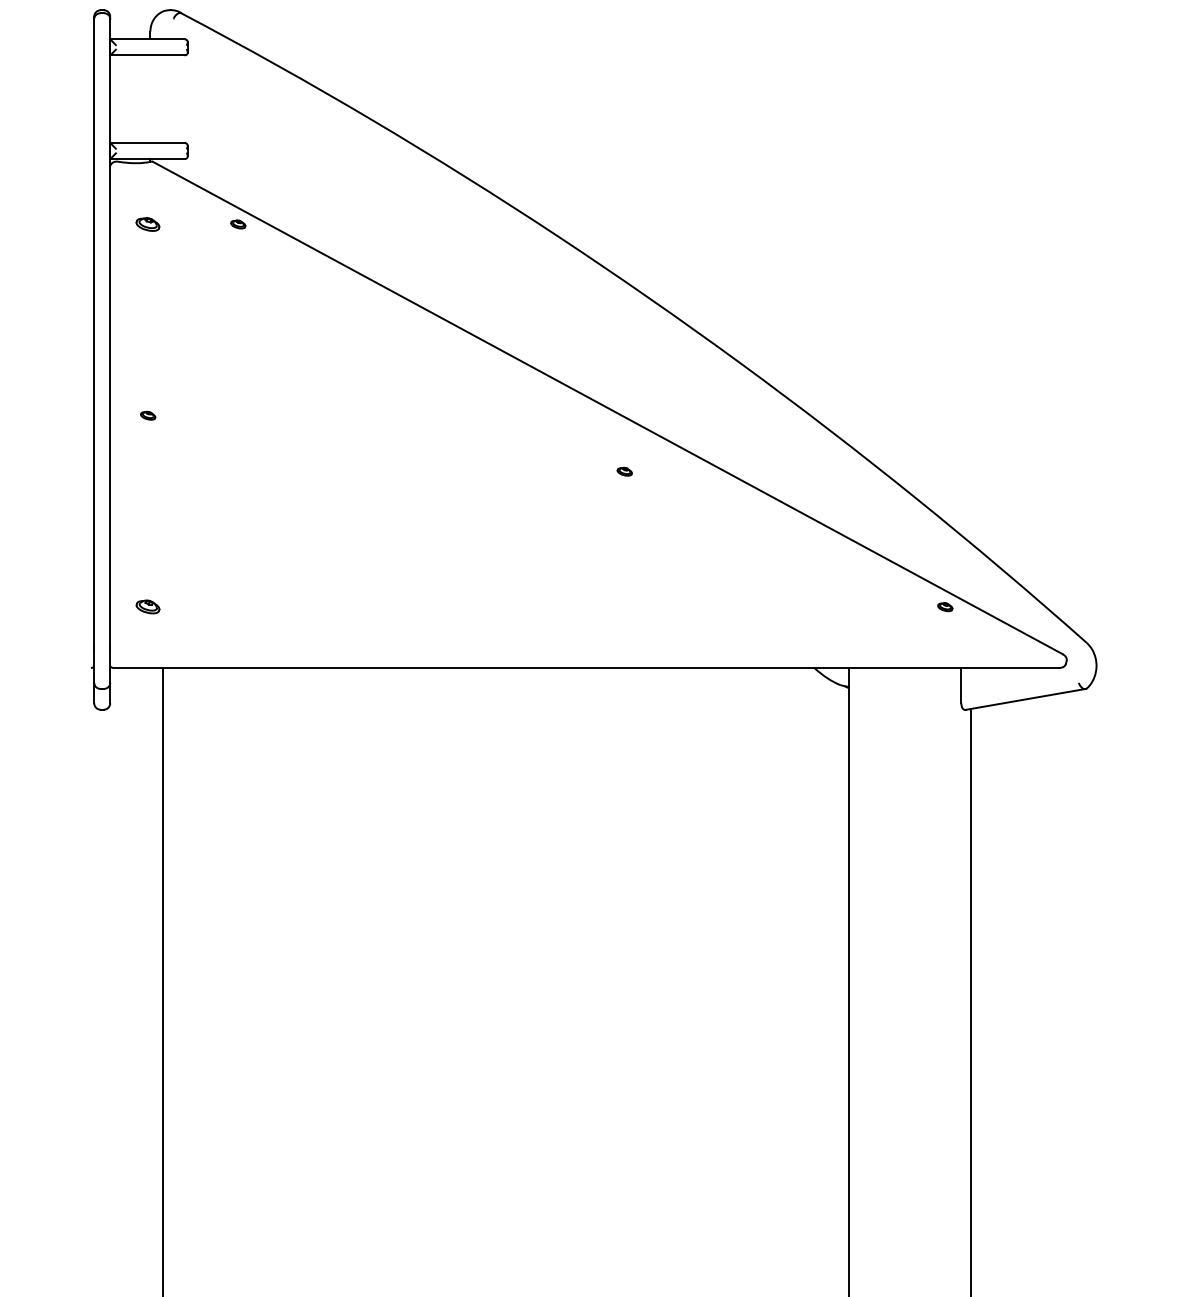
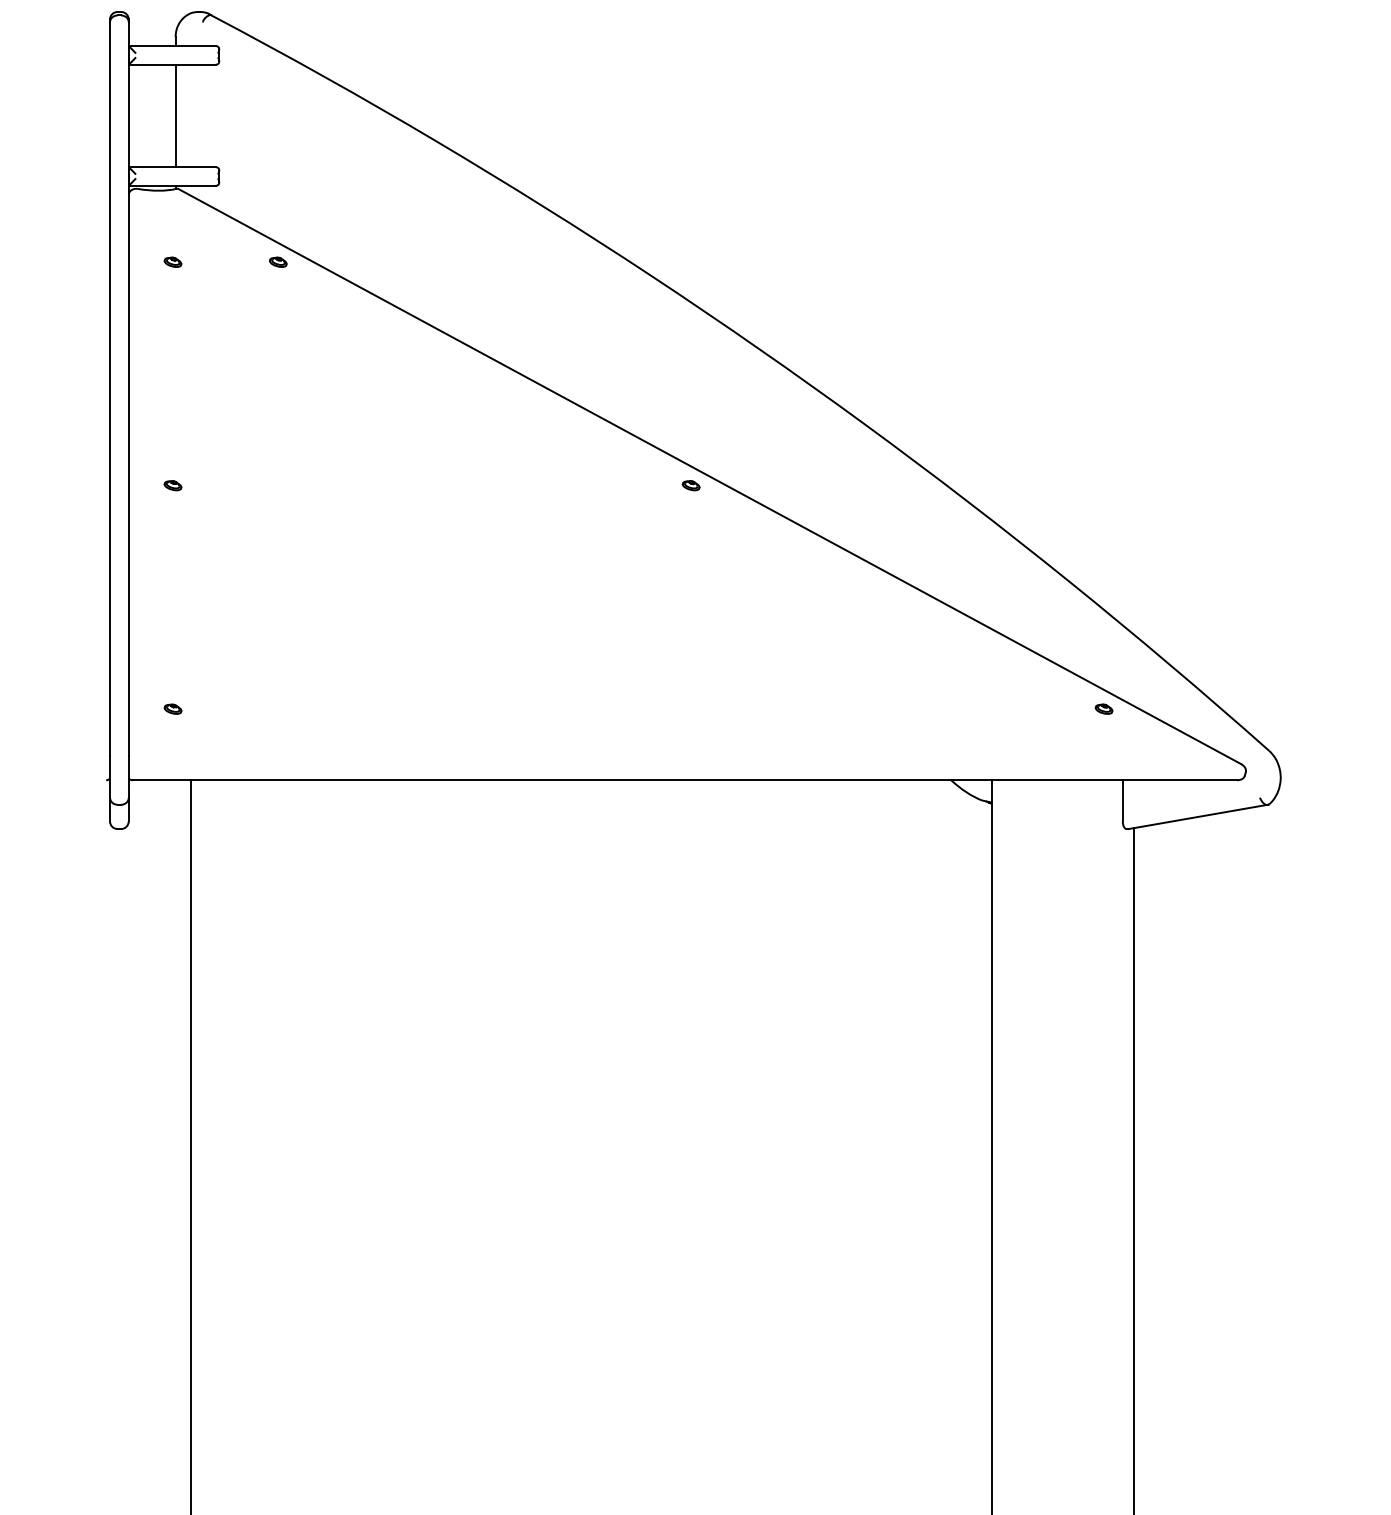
line: (150, 99) -> (175, 116), added
part: (148, 224) -> (173, 262), size x0.62
part: (624, 471) -> (690, 485), moved
part: (148, 607) -> (173, 709), size x0.62

